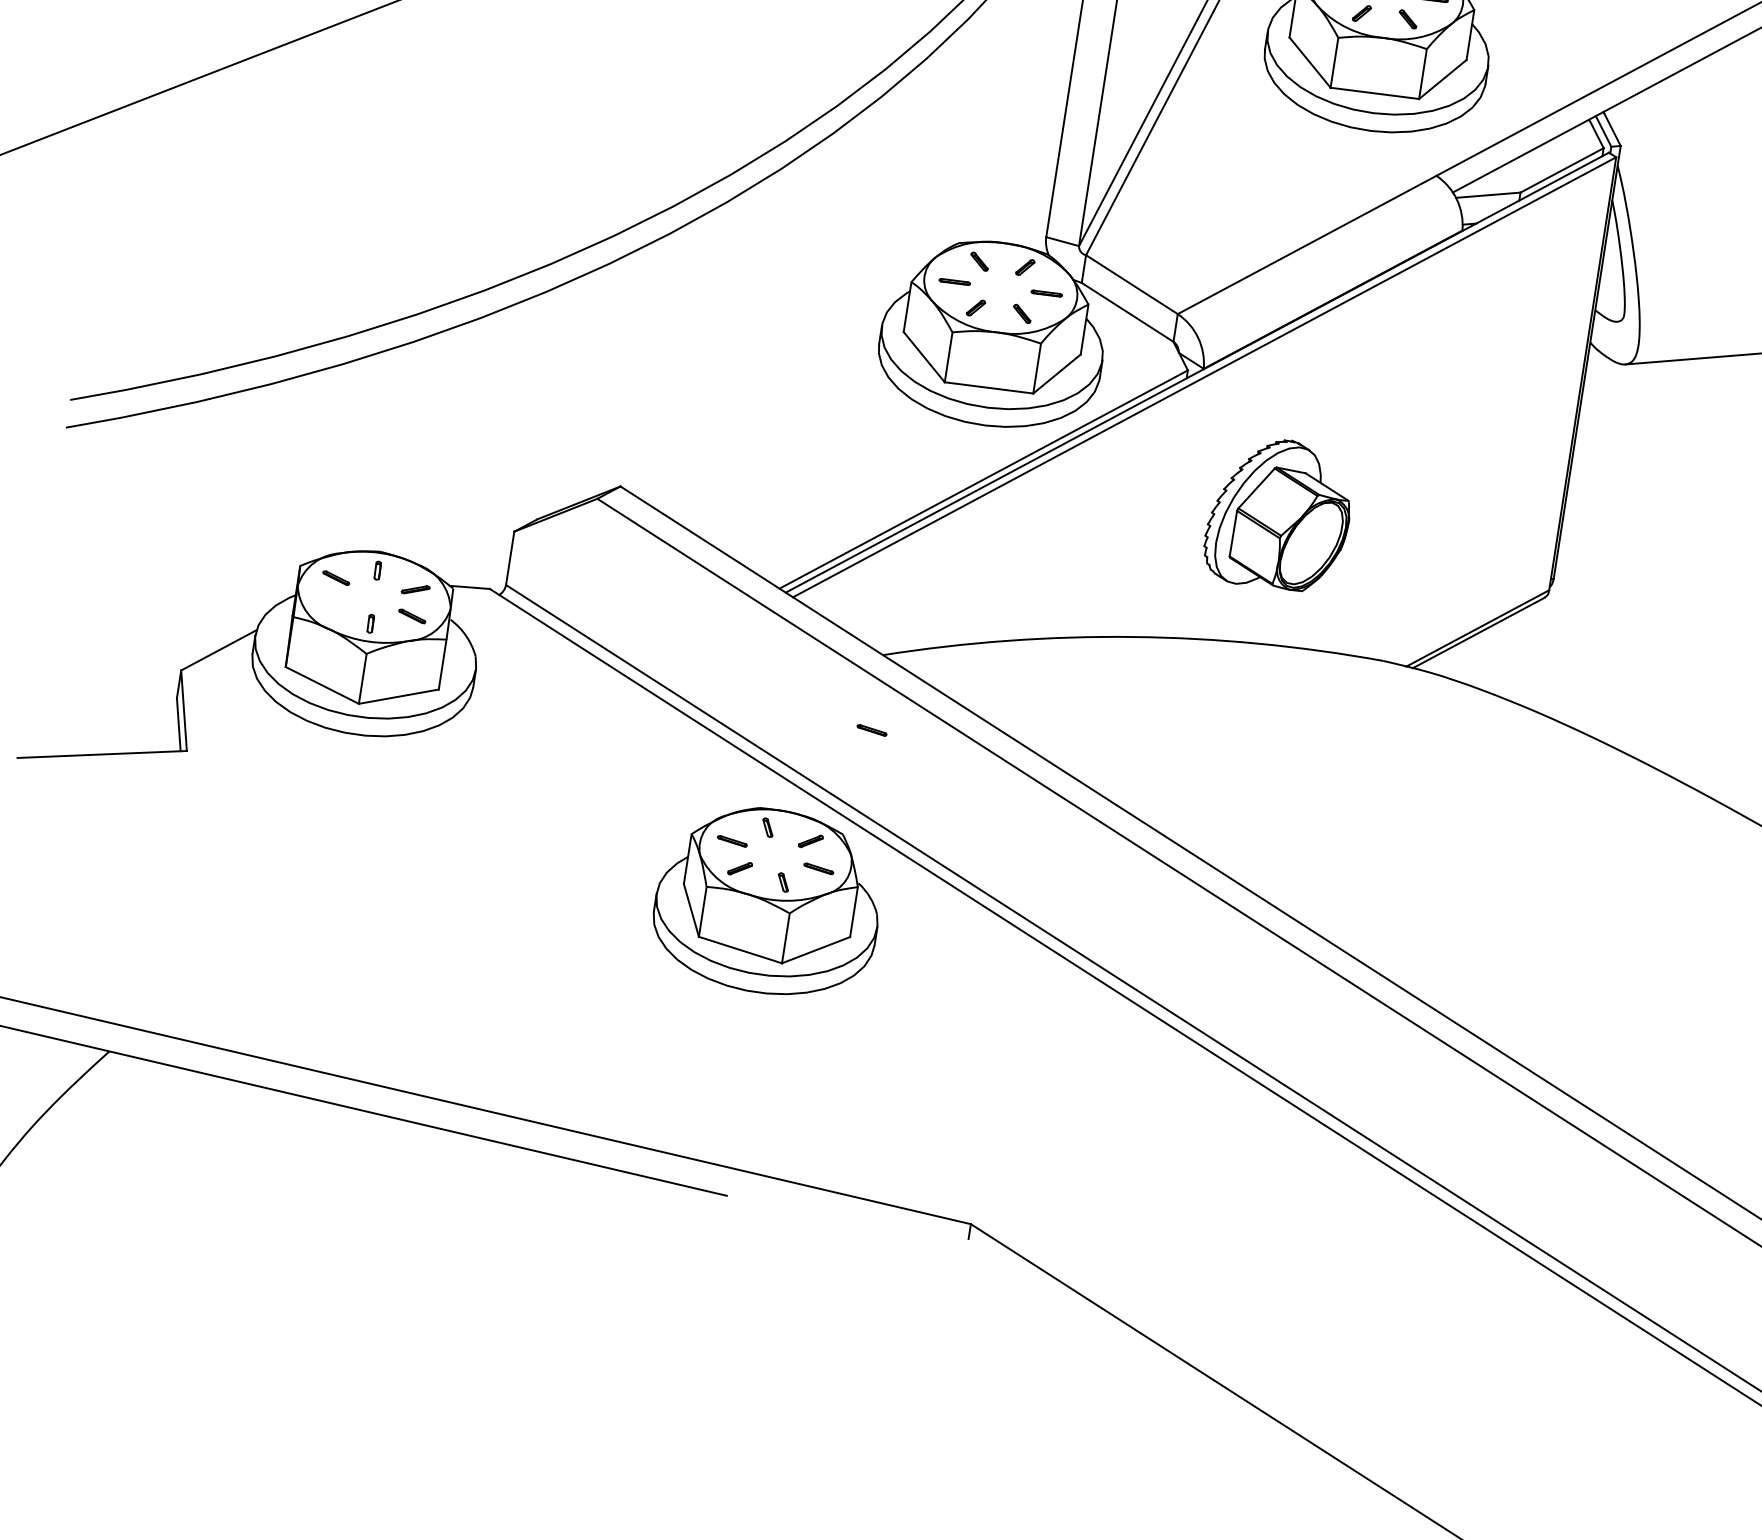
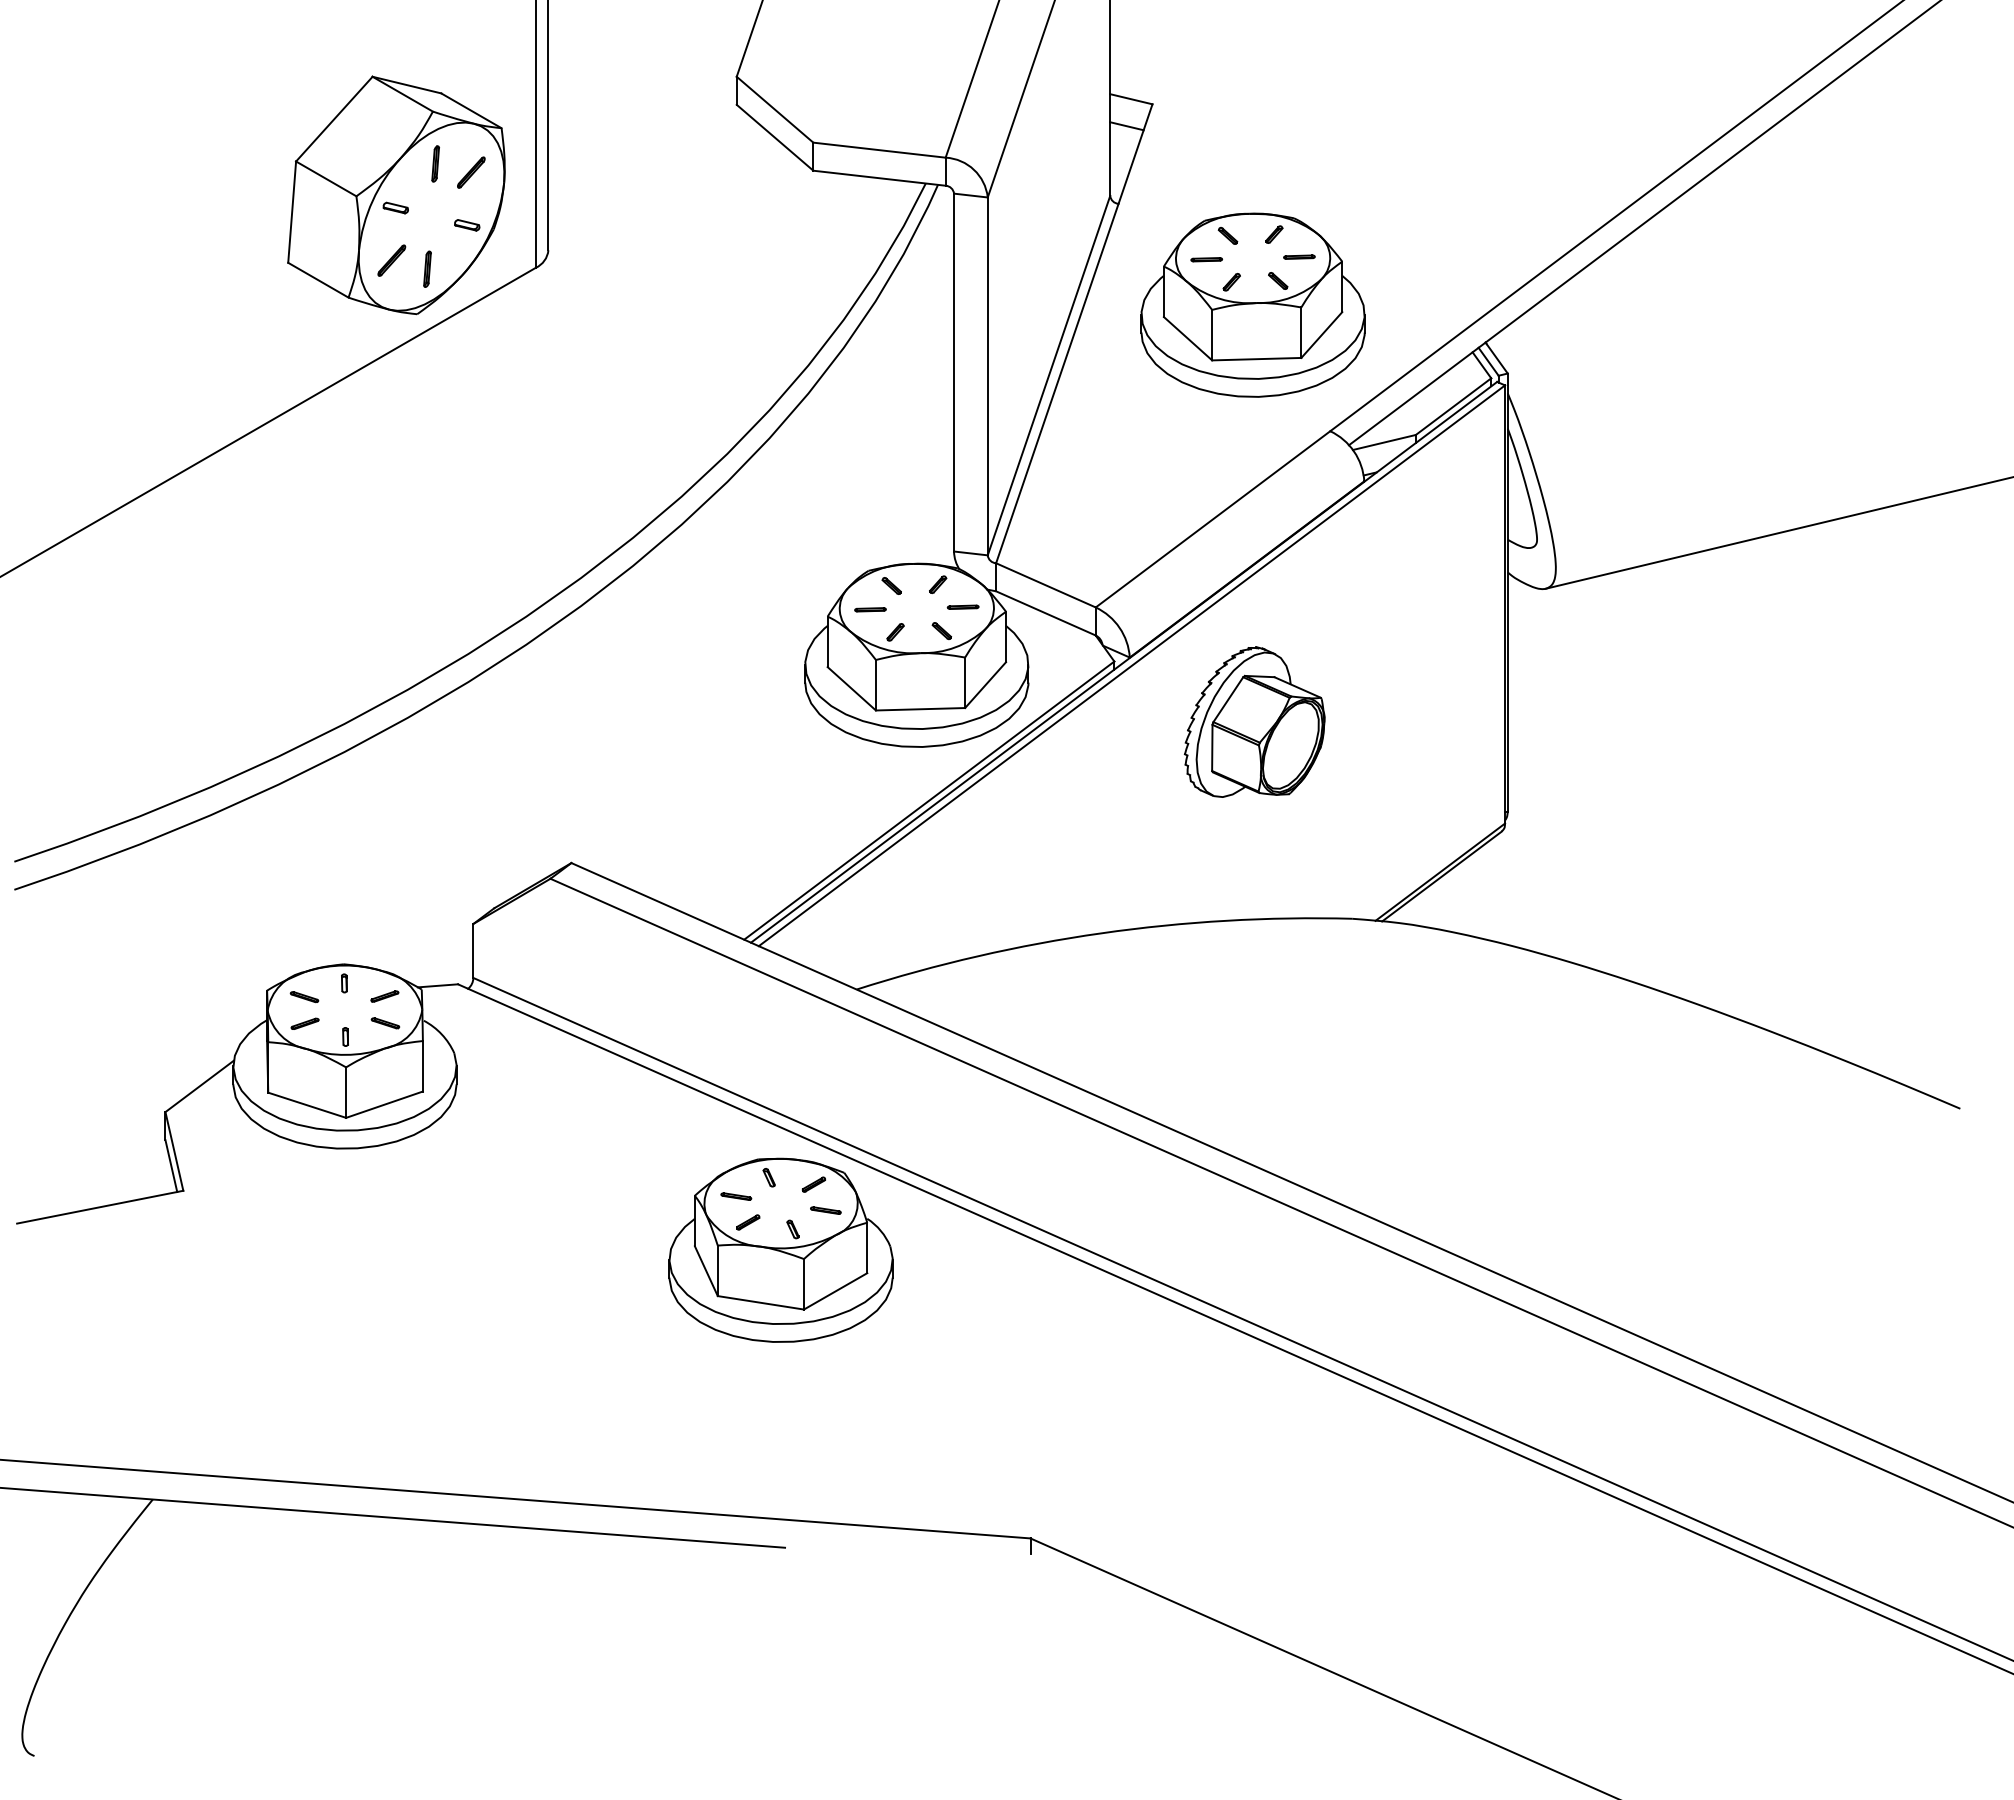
part: (1279, 514) -> (1254, 721), moved
part: (332, 604) -> (304, 1023), added
part: (872, 730) -> (857, 1065), removed

